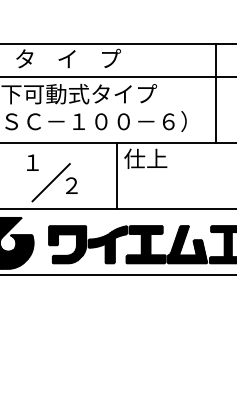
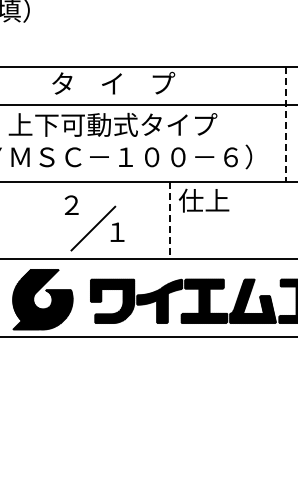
line: (216, 93) -> (286, 124), solid -> dashed
text: (32, 162) -> (71, 204), １ -> ２
line: (117, 175) -> (170, 220), solid -> dashed
text: (71, 185) -> (117, 231), ２ -> １

